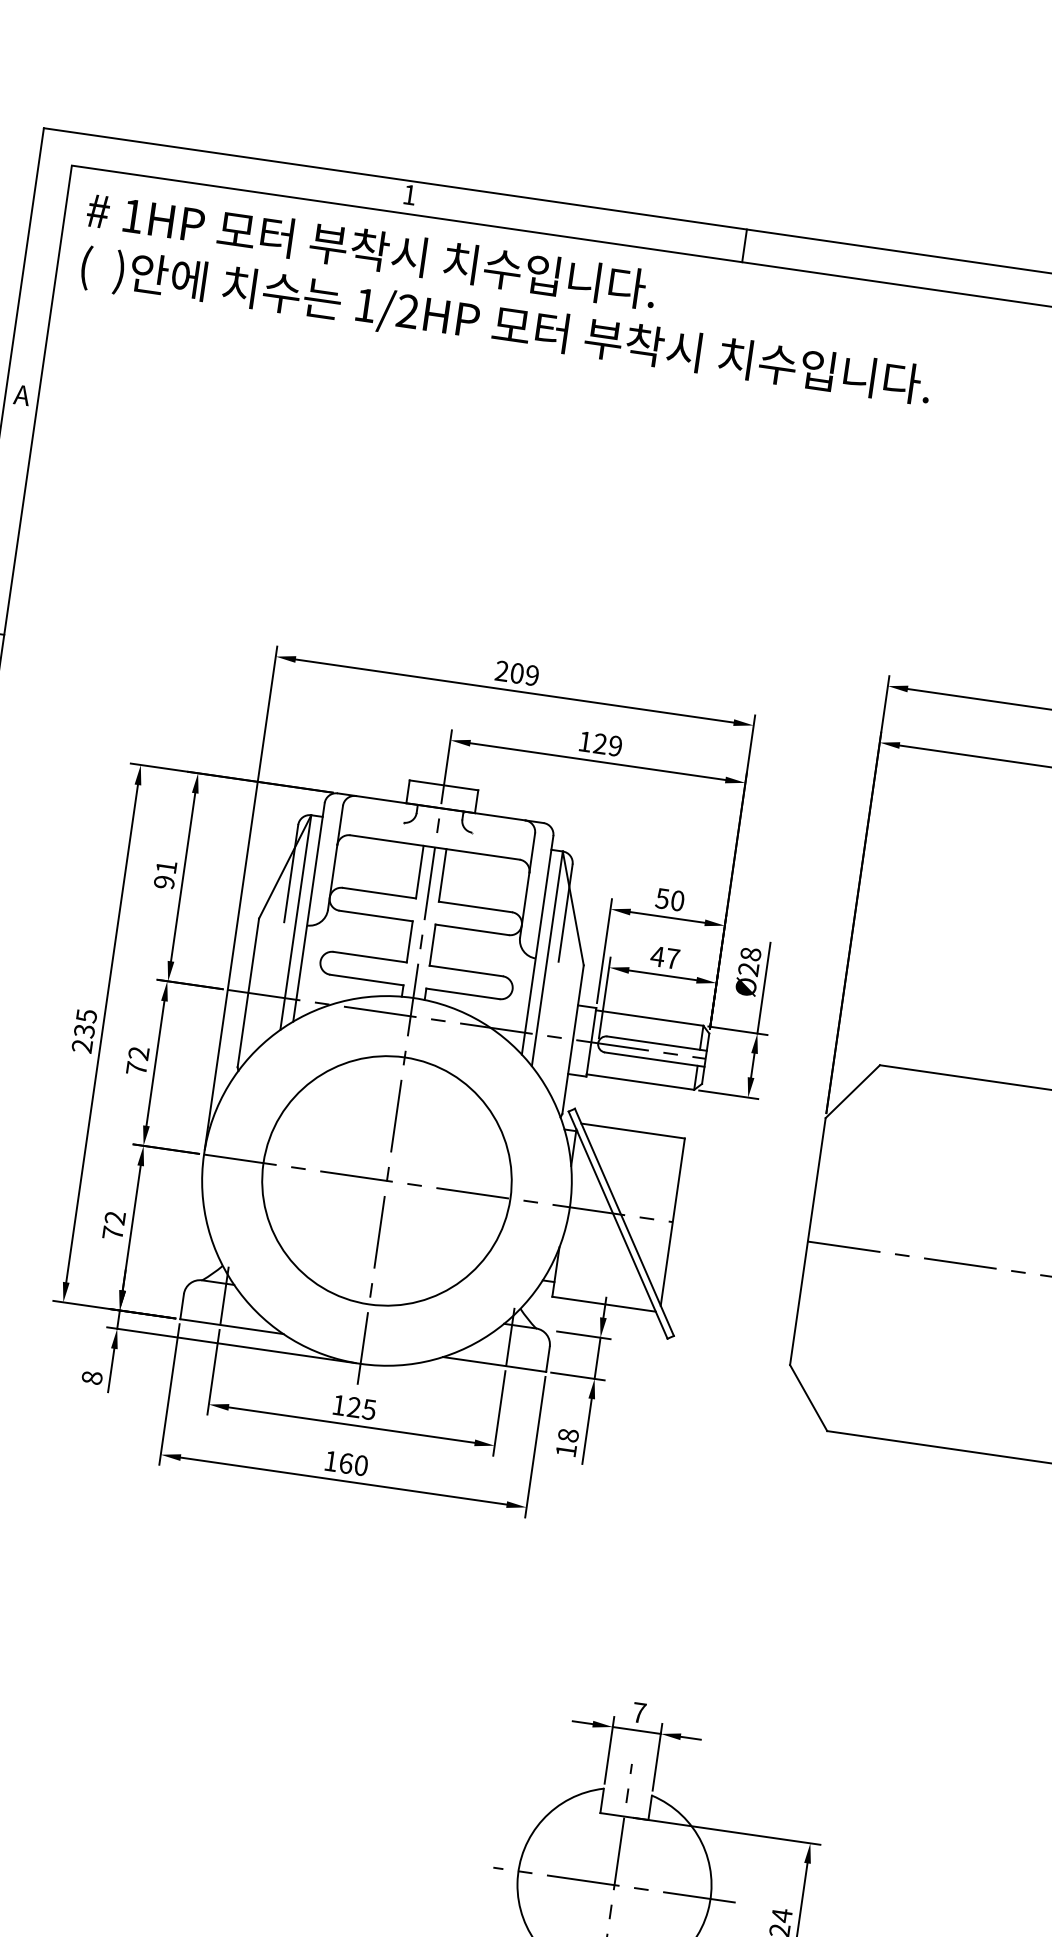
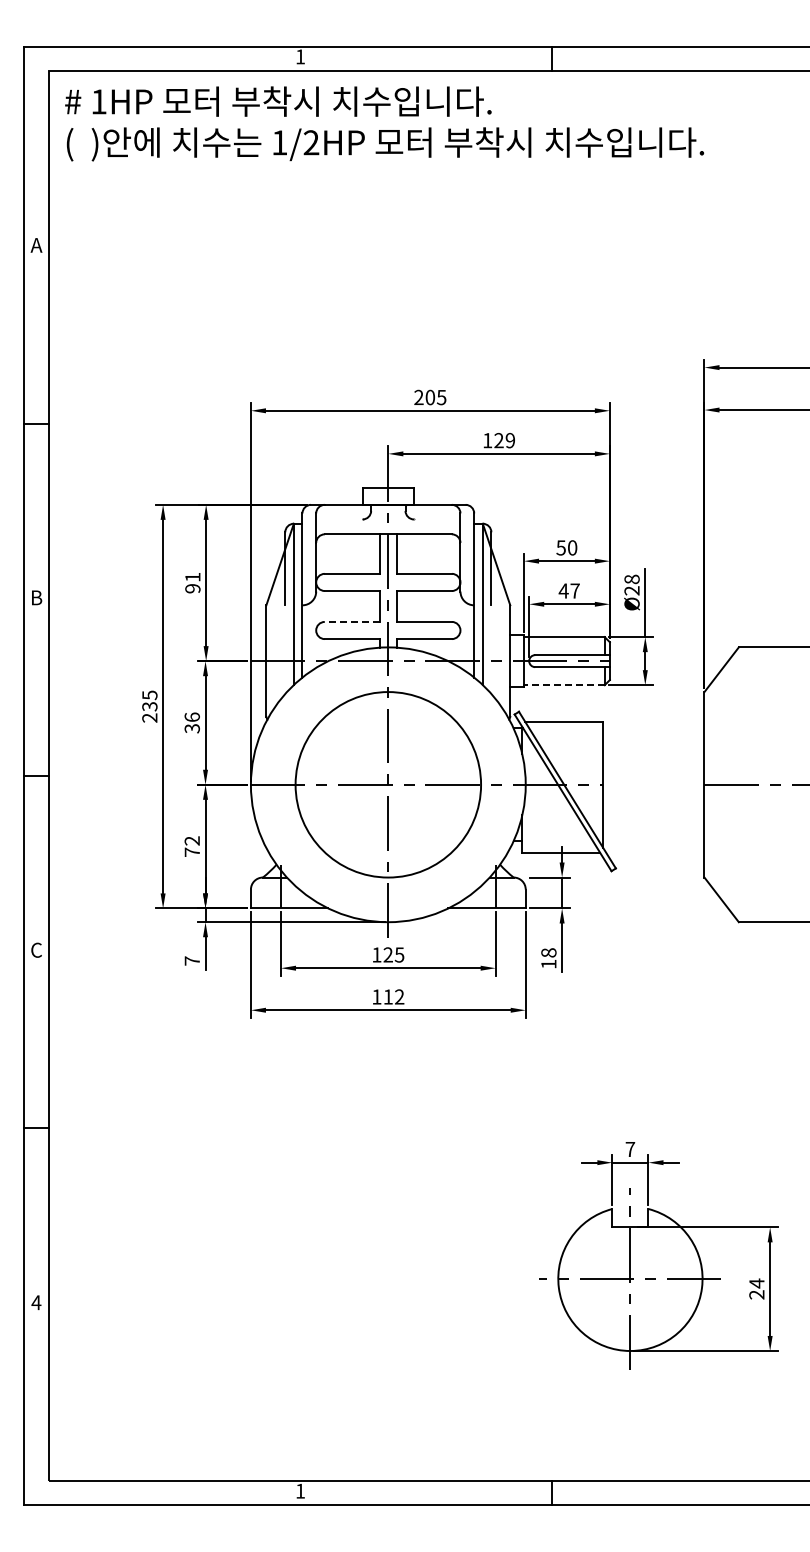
text: (532, 675) -> (441, 397), 209 -> 205
line: (369, 956) -> (351, 621), solid -> dashed
text: (136, 1060) -> (191, 722), 72 -> 36
line: (639, 1082) -> (563, 685), solid -> dashed
text: (91, 1377) -> (191, 960), 8 -> 7
text: (353, 1463) -> (393, 996), 160 -> 112

